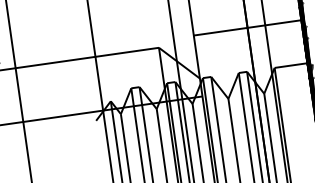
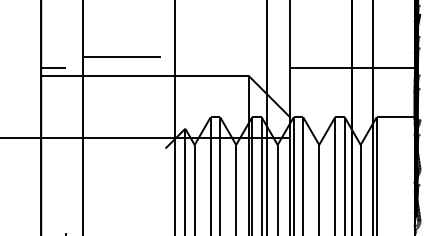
line: (46, 46) -> (121, 56), added

